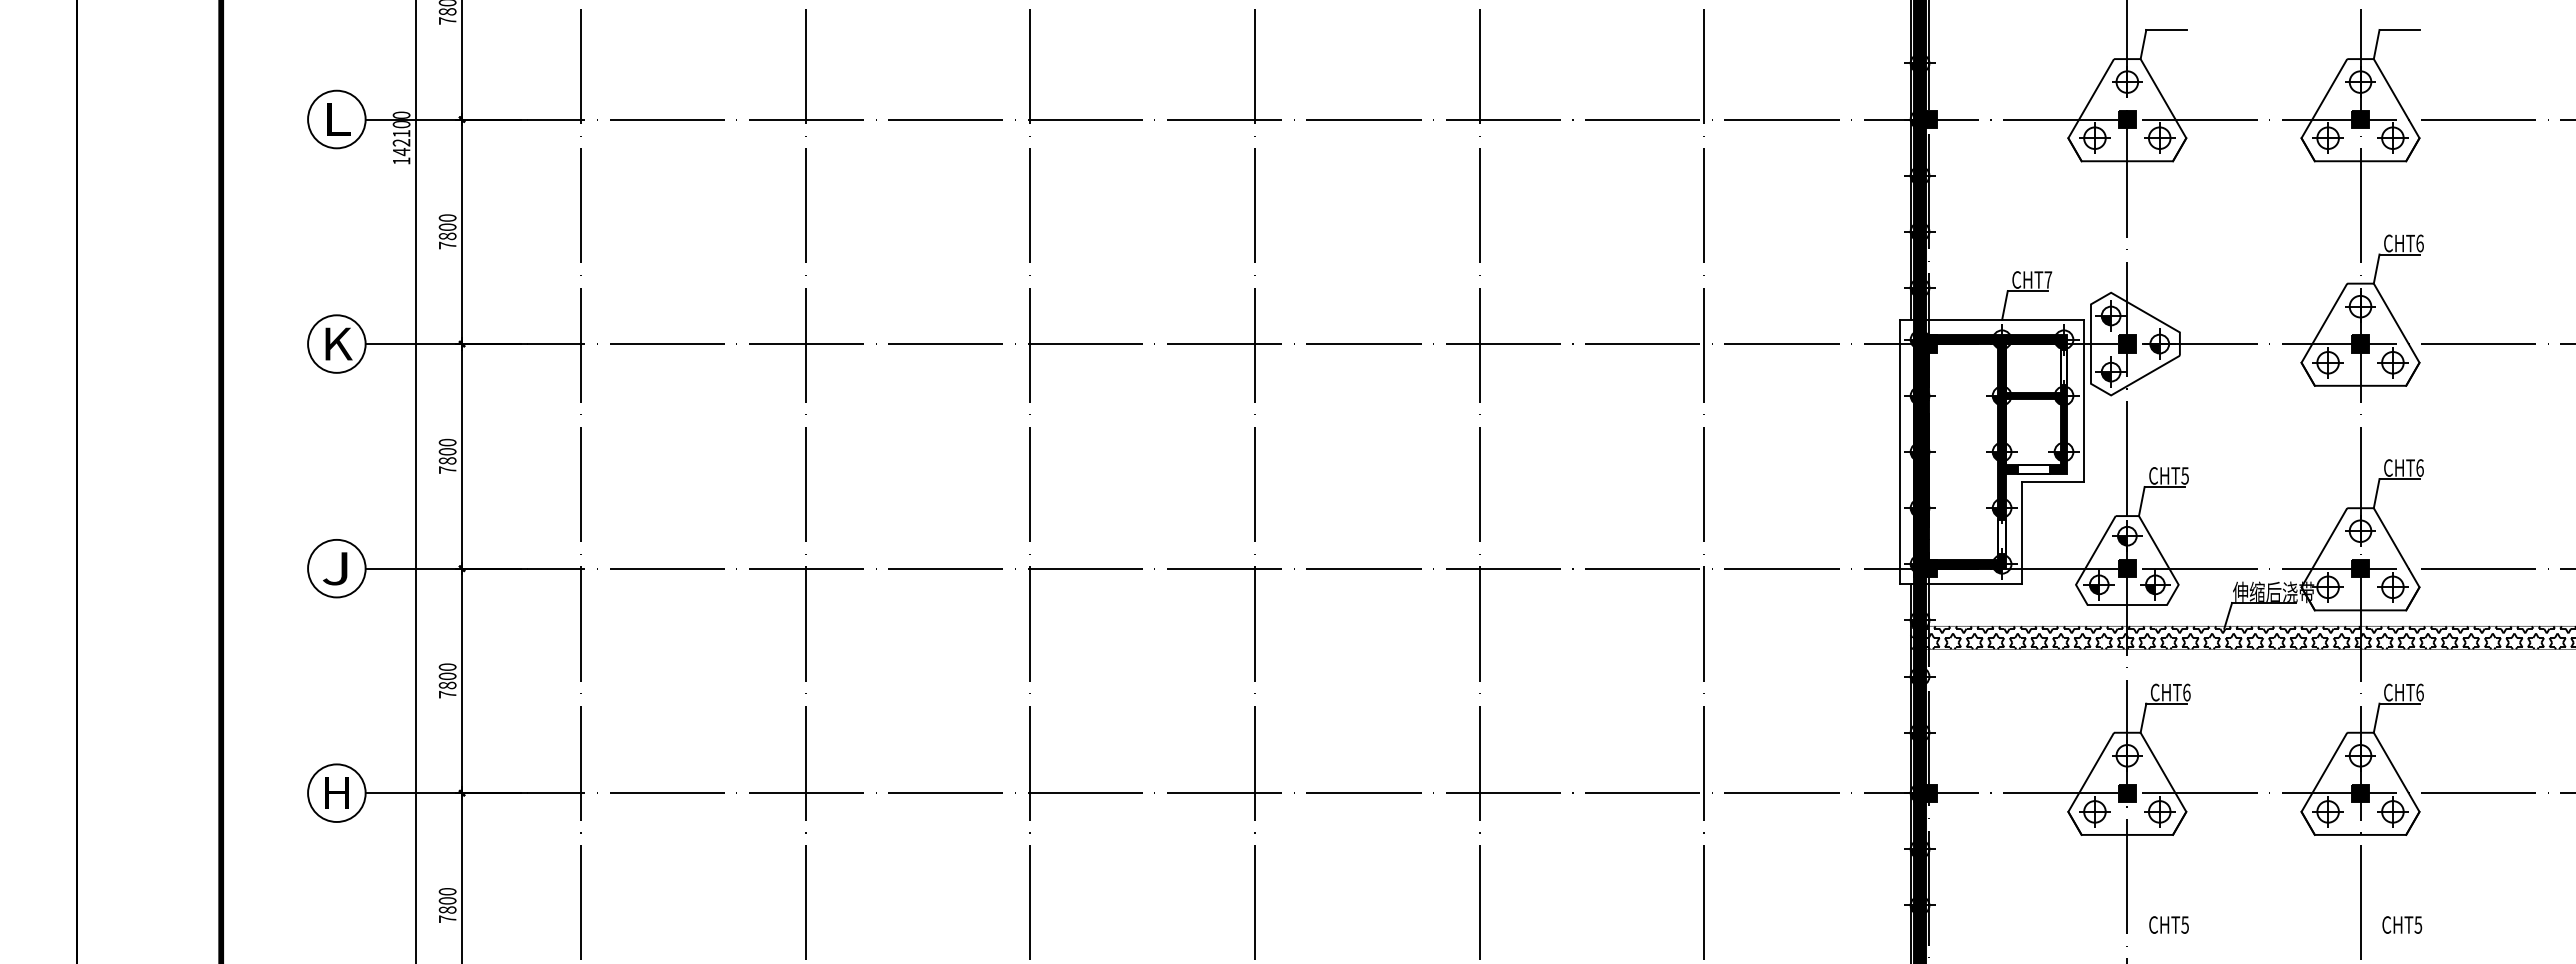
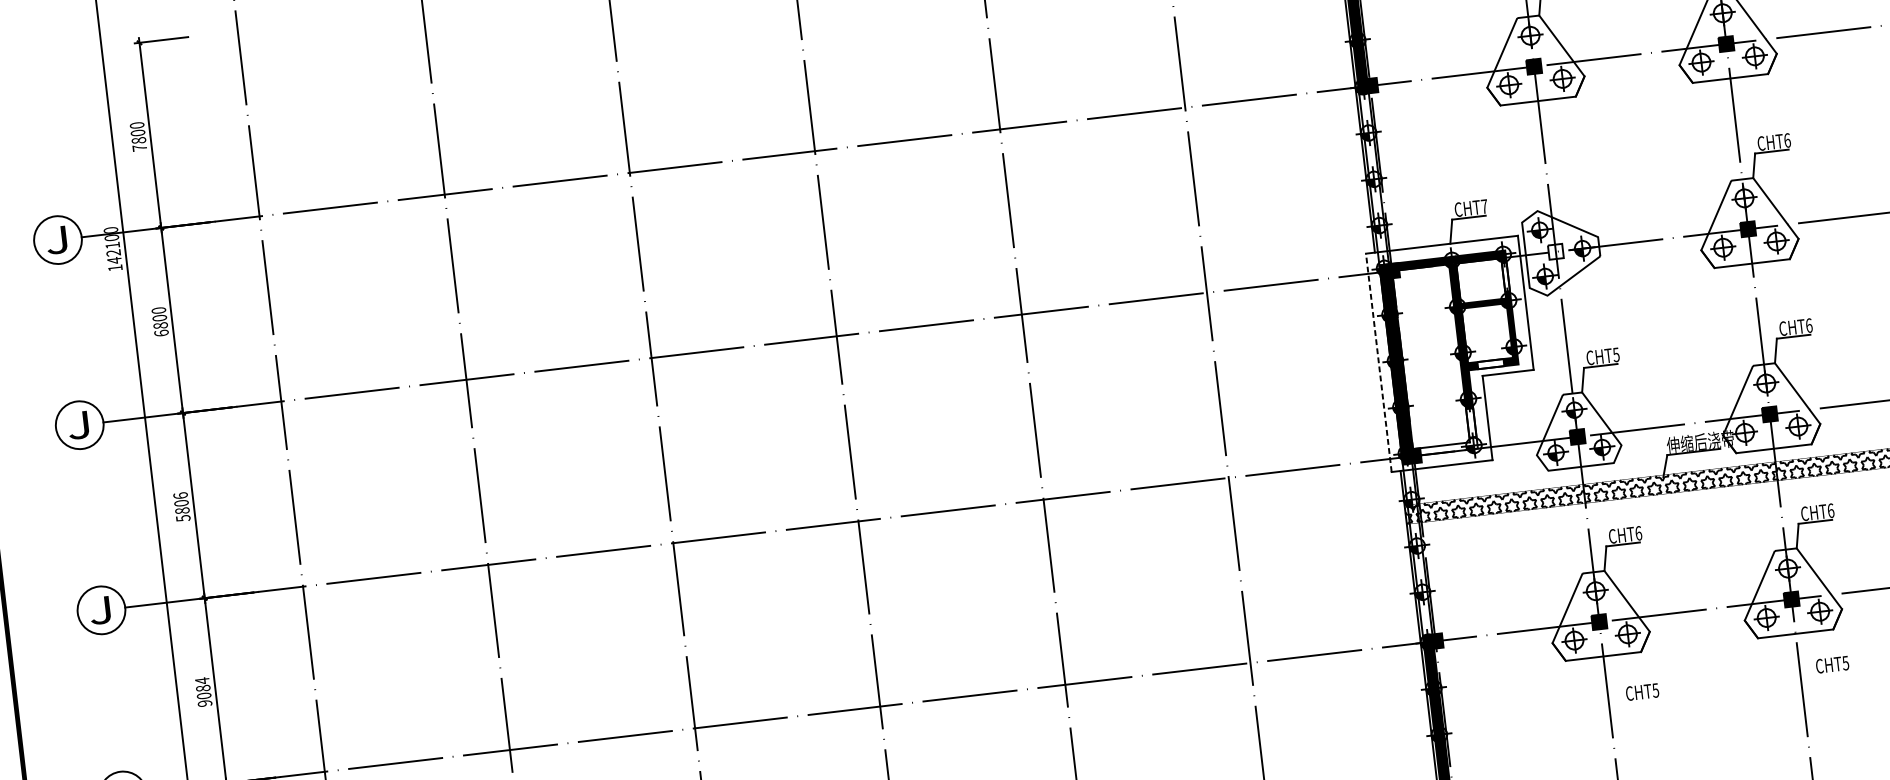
text: (336, 119) -> (57, 240), L -> J
fill: (1919, 231) -> (1373, 179), removed
text: (447, 245) -> (161, 333), 7800 -> 6800
text: (337, 343) -> (80, 424), K -> J
fill: (2126, 343) -> (1555, 251), removed
line: (1899, 451) -> (1378, 362), solid -> dashed
text: (447, 455) -> (181, 506), 7800 -> 5806
fill: (1971, 561) -> (1448, 446), removed
text: (447, 680) -> (203, 691), 7800 -> 9084
fill: (1919, 680) -> (1417, 549), removed
text: (2168, 924) -> (1641, 691), moved
text: (2402, 924) -> (1832, 664), moved

